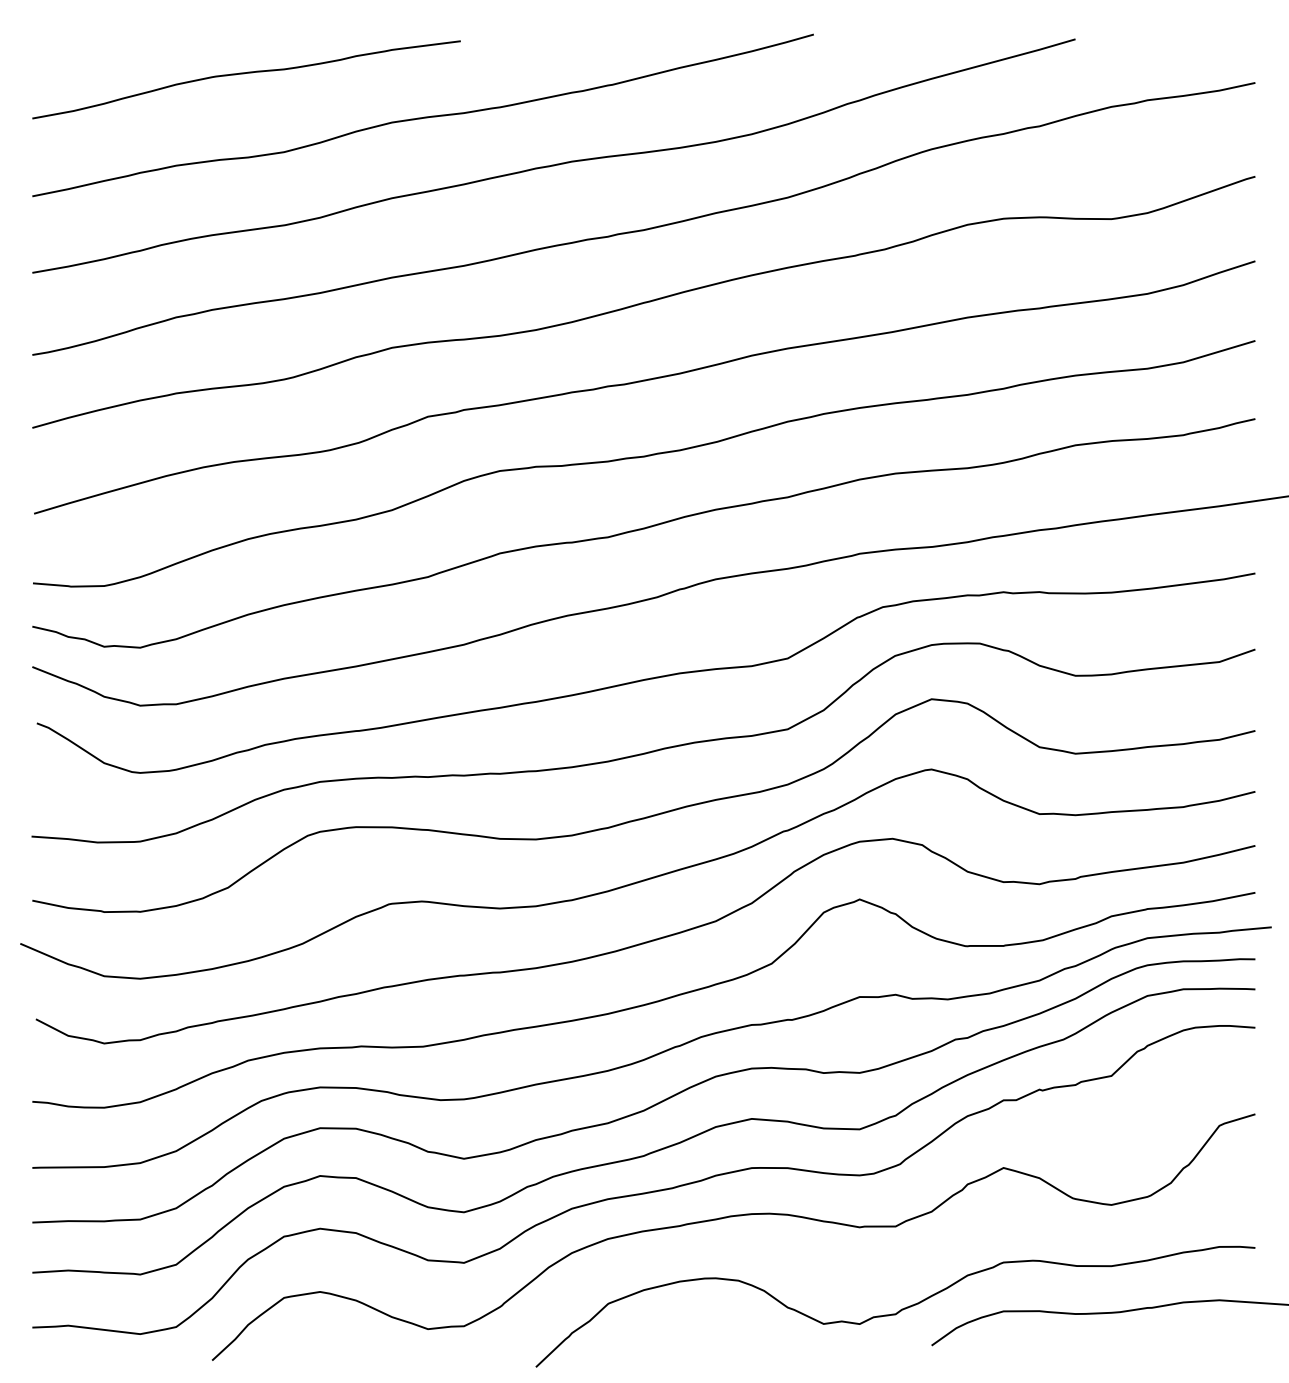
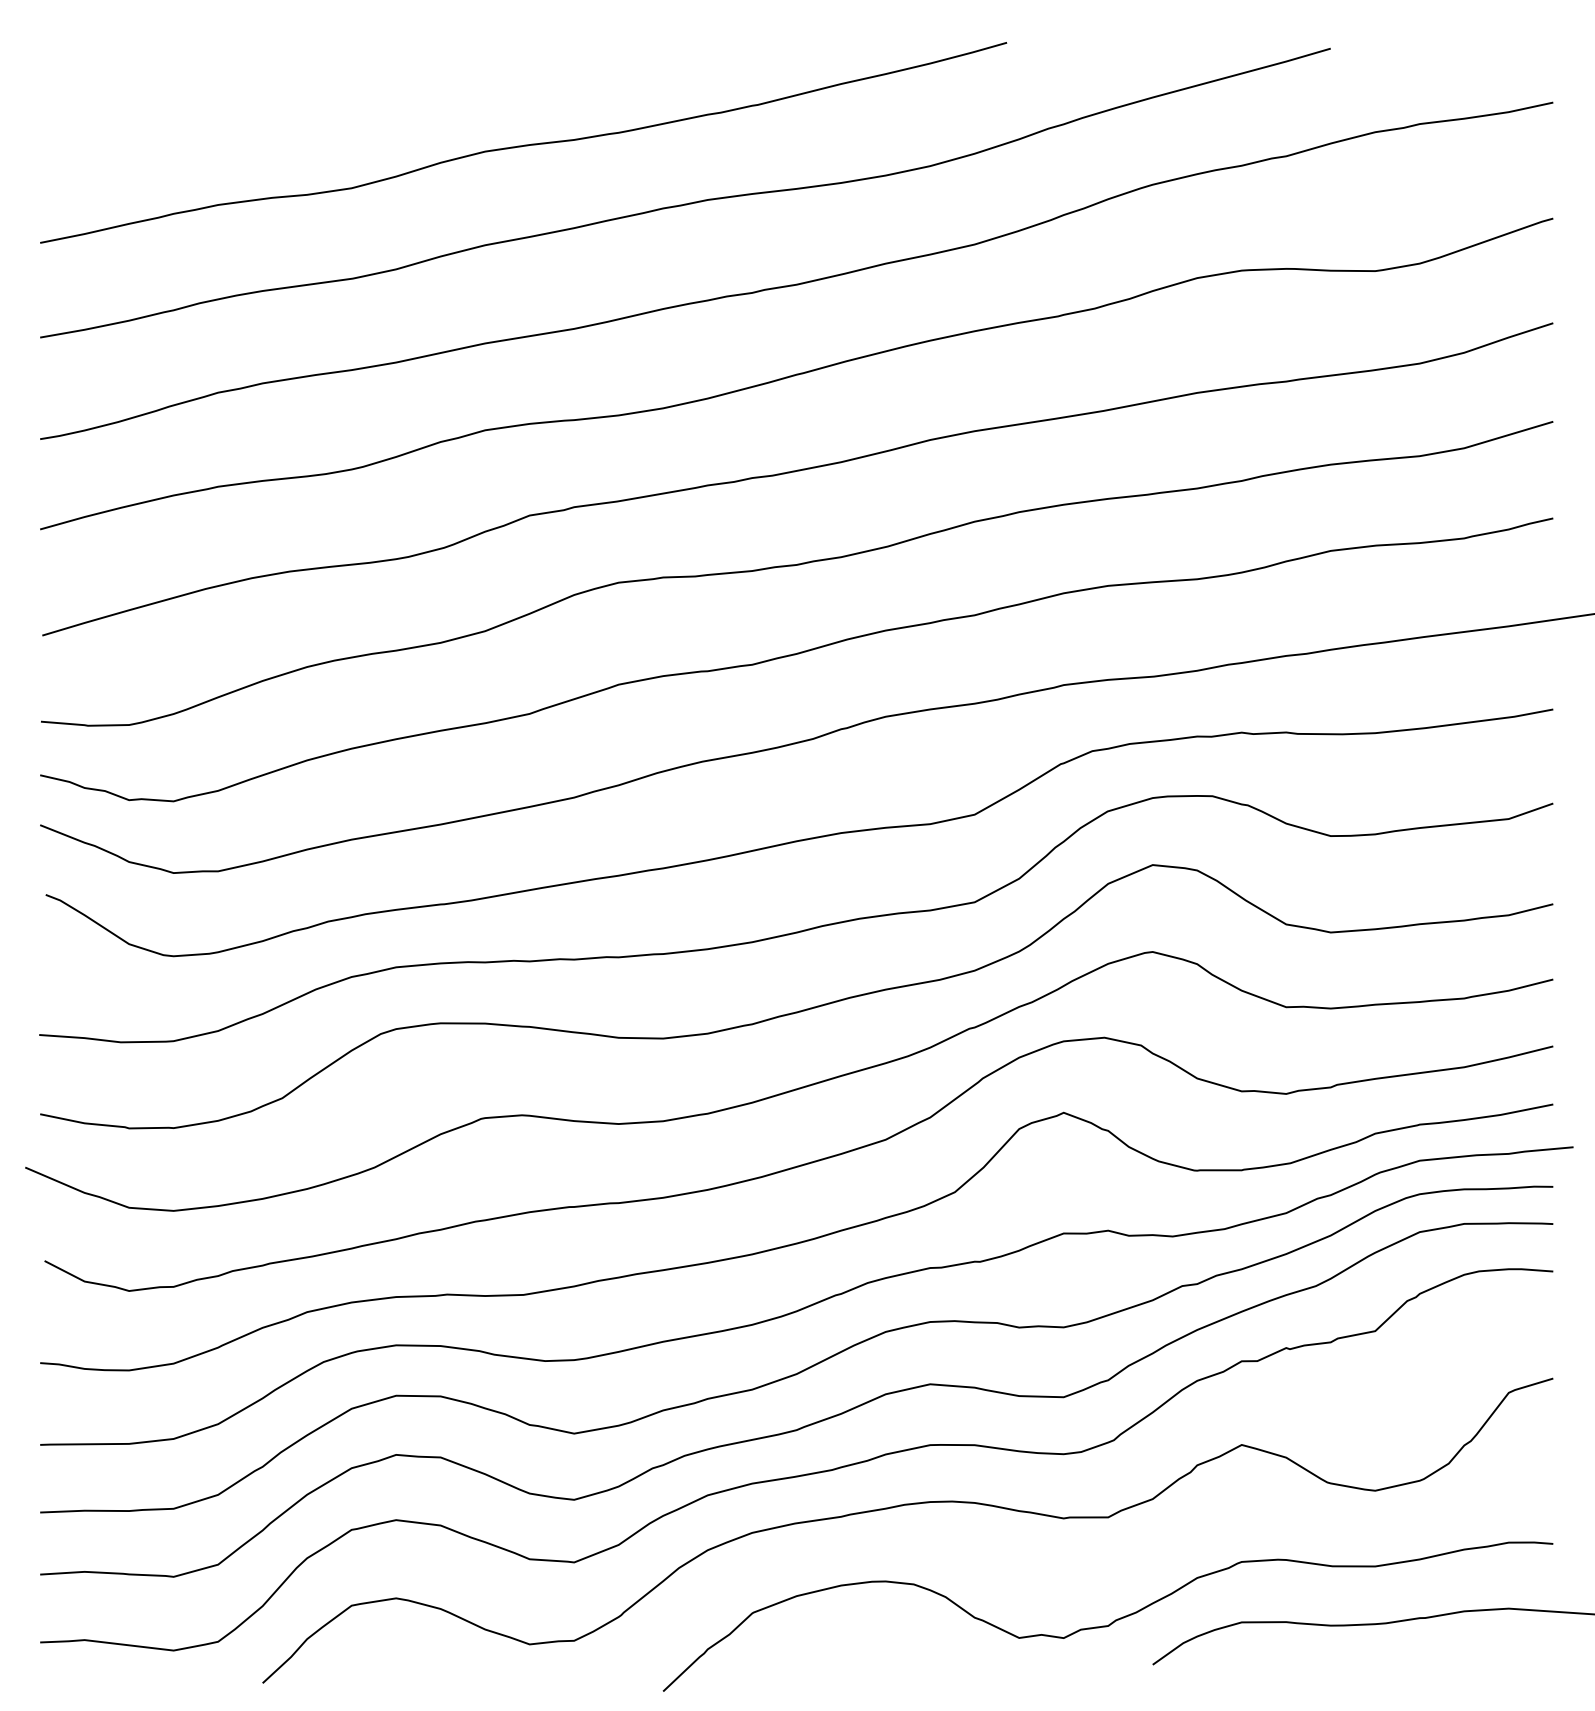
curve: (246, 73) -> (305, 91), removed

